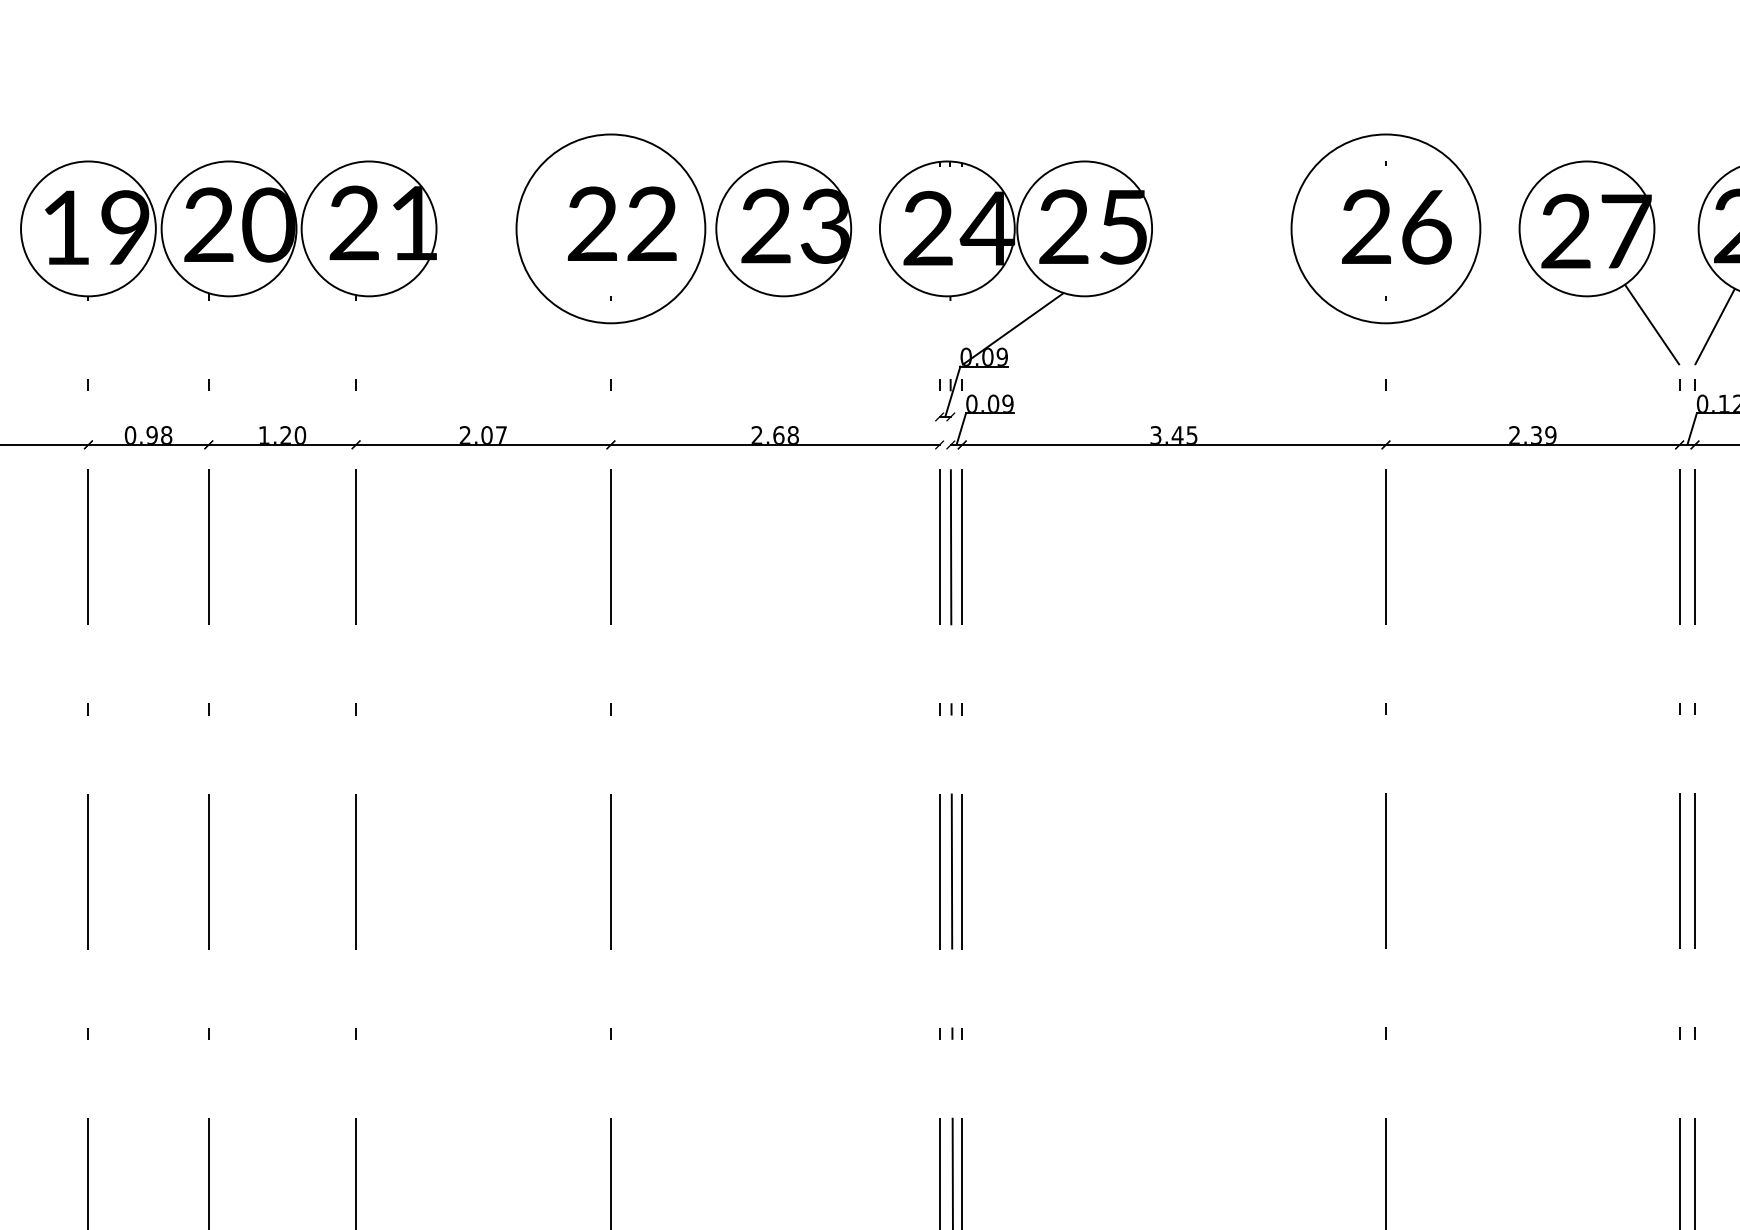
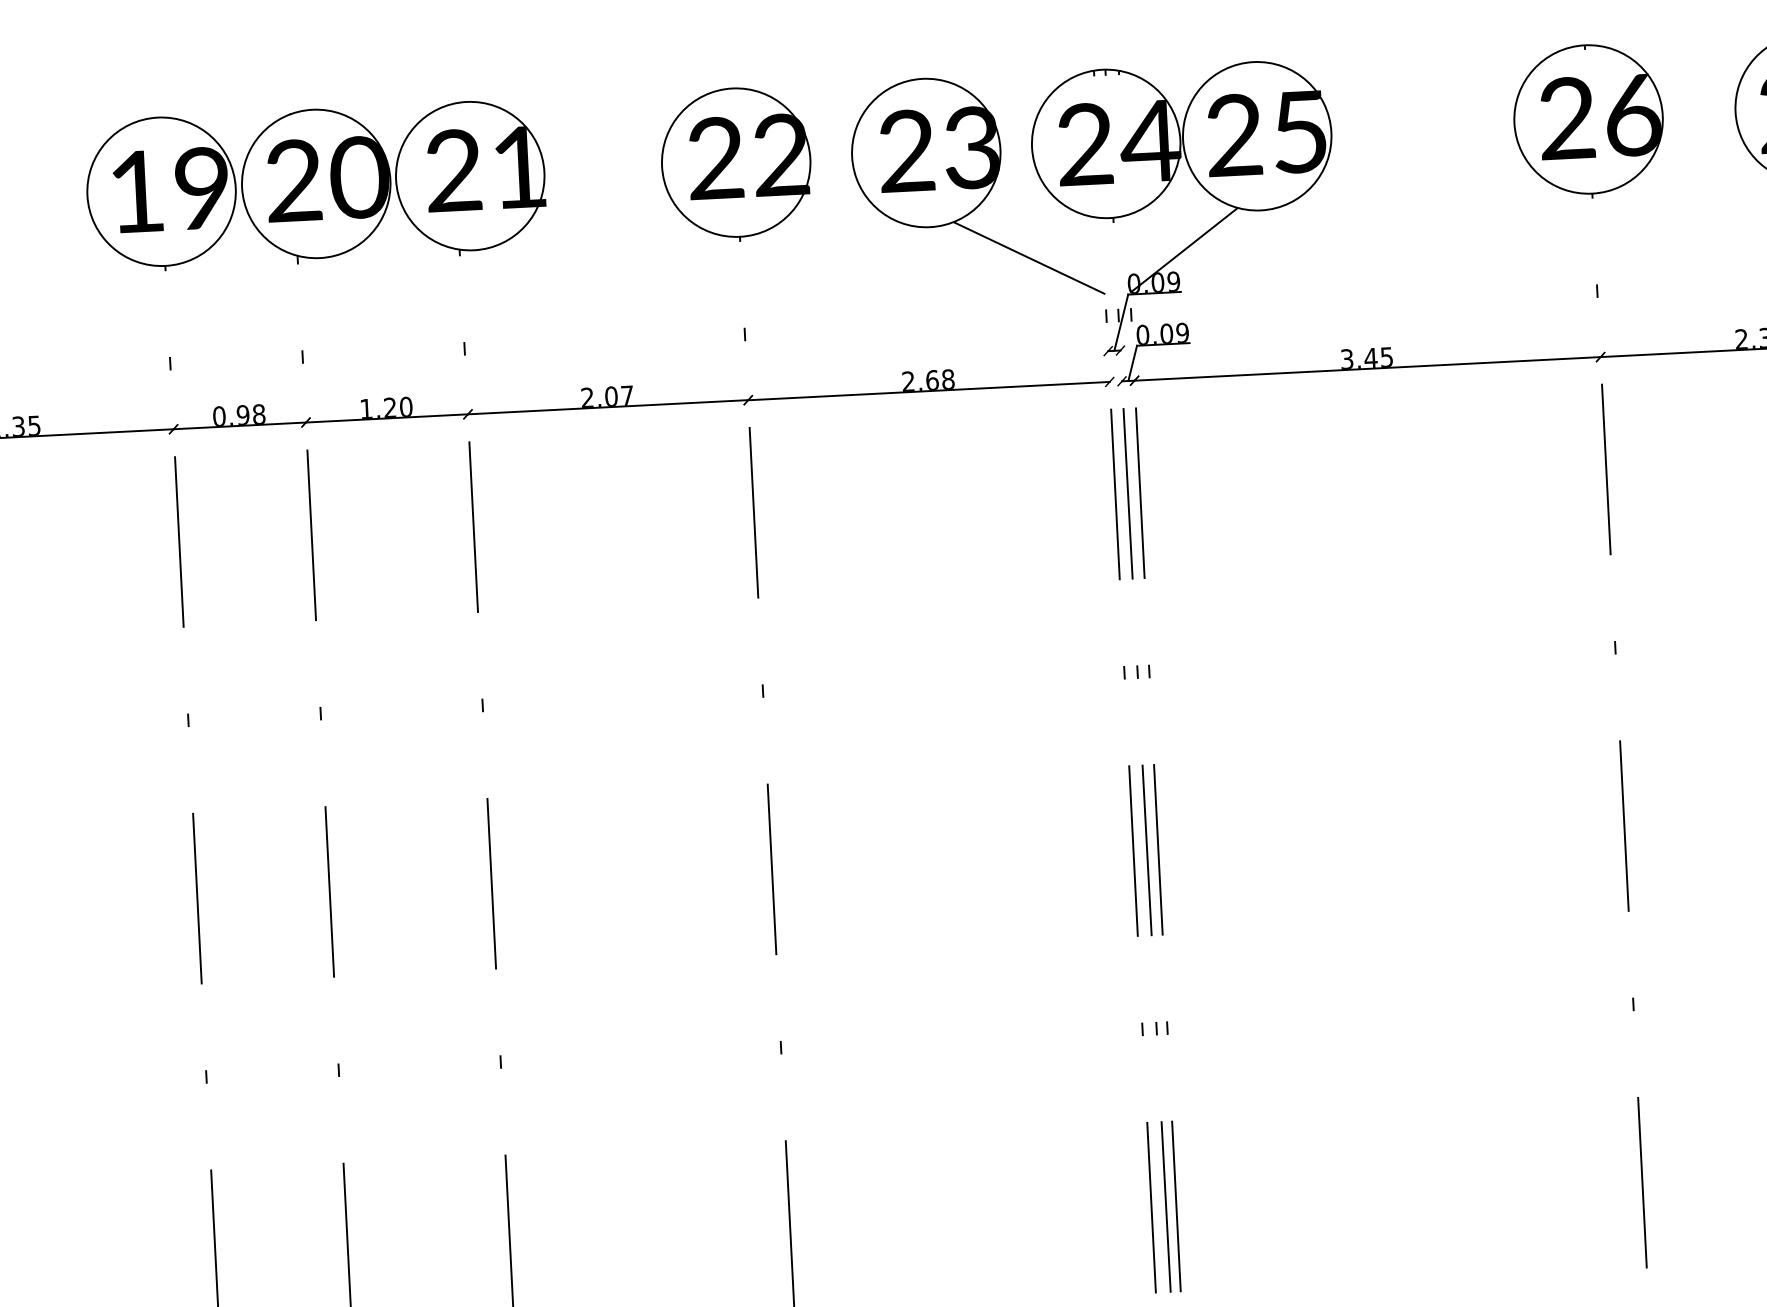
circle: (610, 228) -> (735, 162), size x0.71
circle: (1385, 228) -> (1588, 119), size x0.71
line: (872, 328) -> (1029, 257), added

